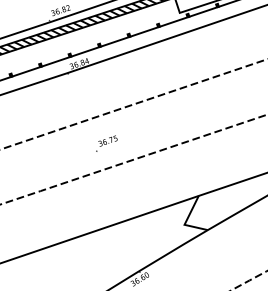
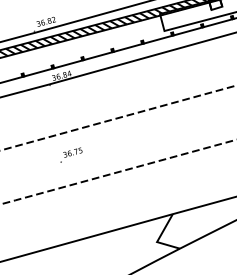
part: (106, 143) -> (71, 154), moved

